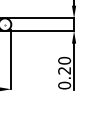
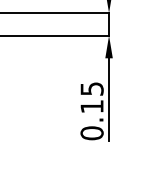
text: (64, 65) -> (91, 97), 0.20 -> 0.15

